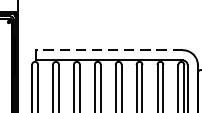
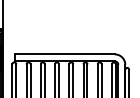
line: (110, 50) -> (65, 54), dashed -> solid

